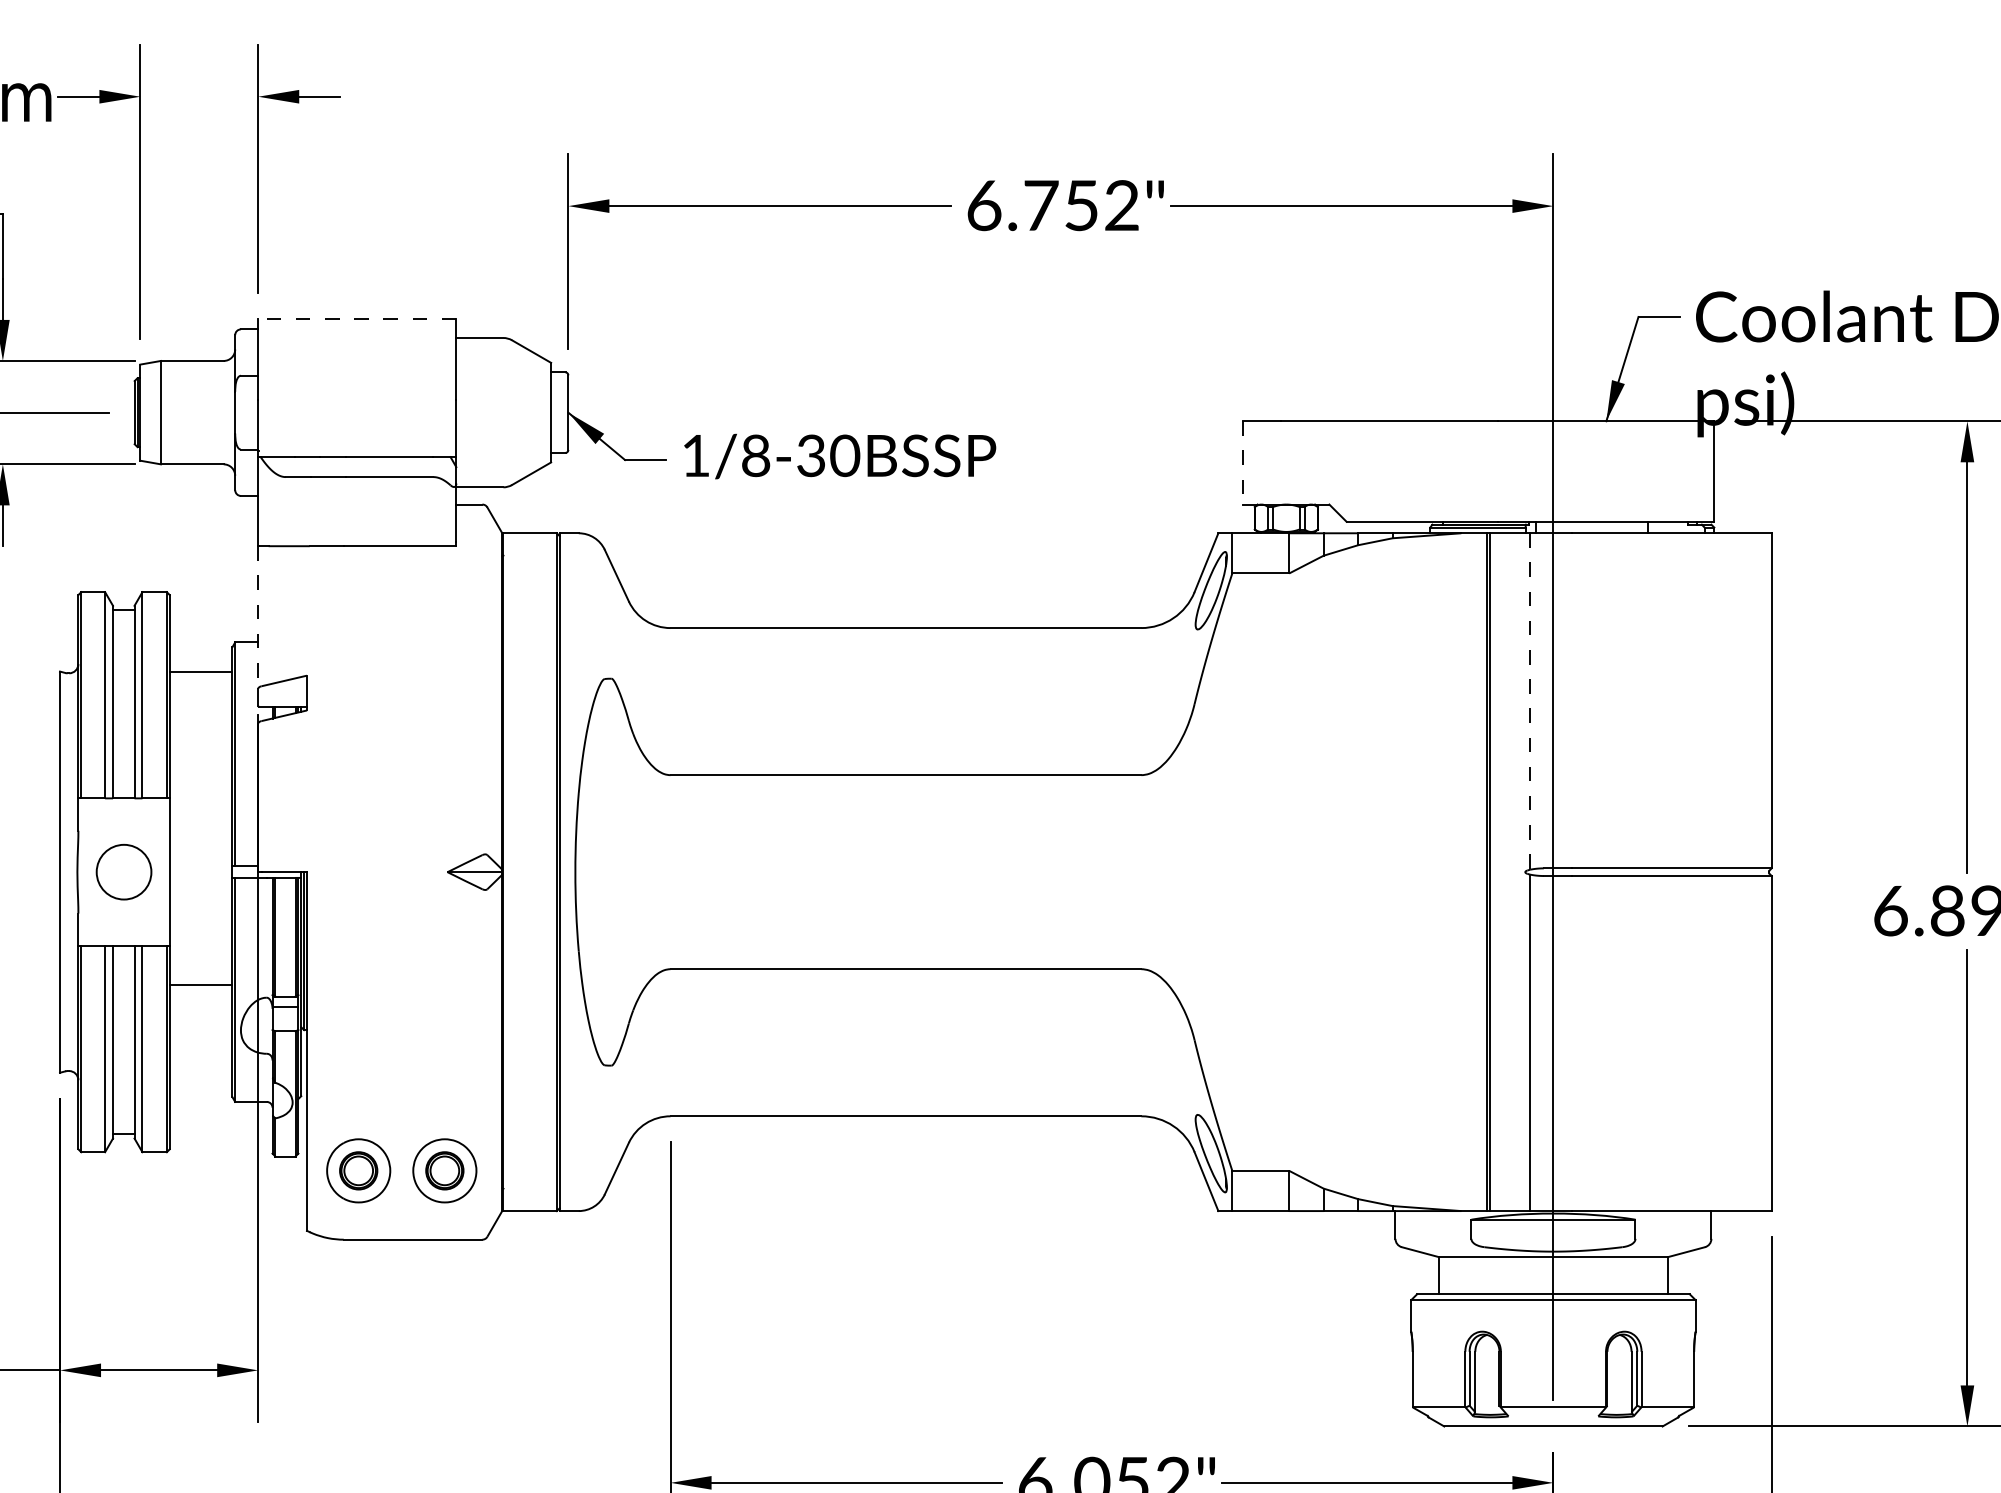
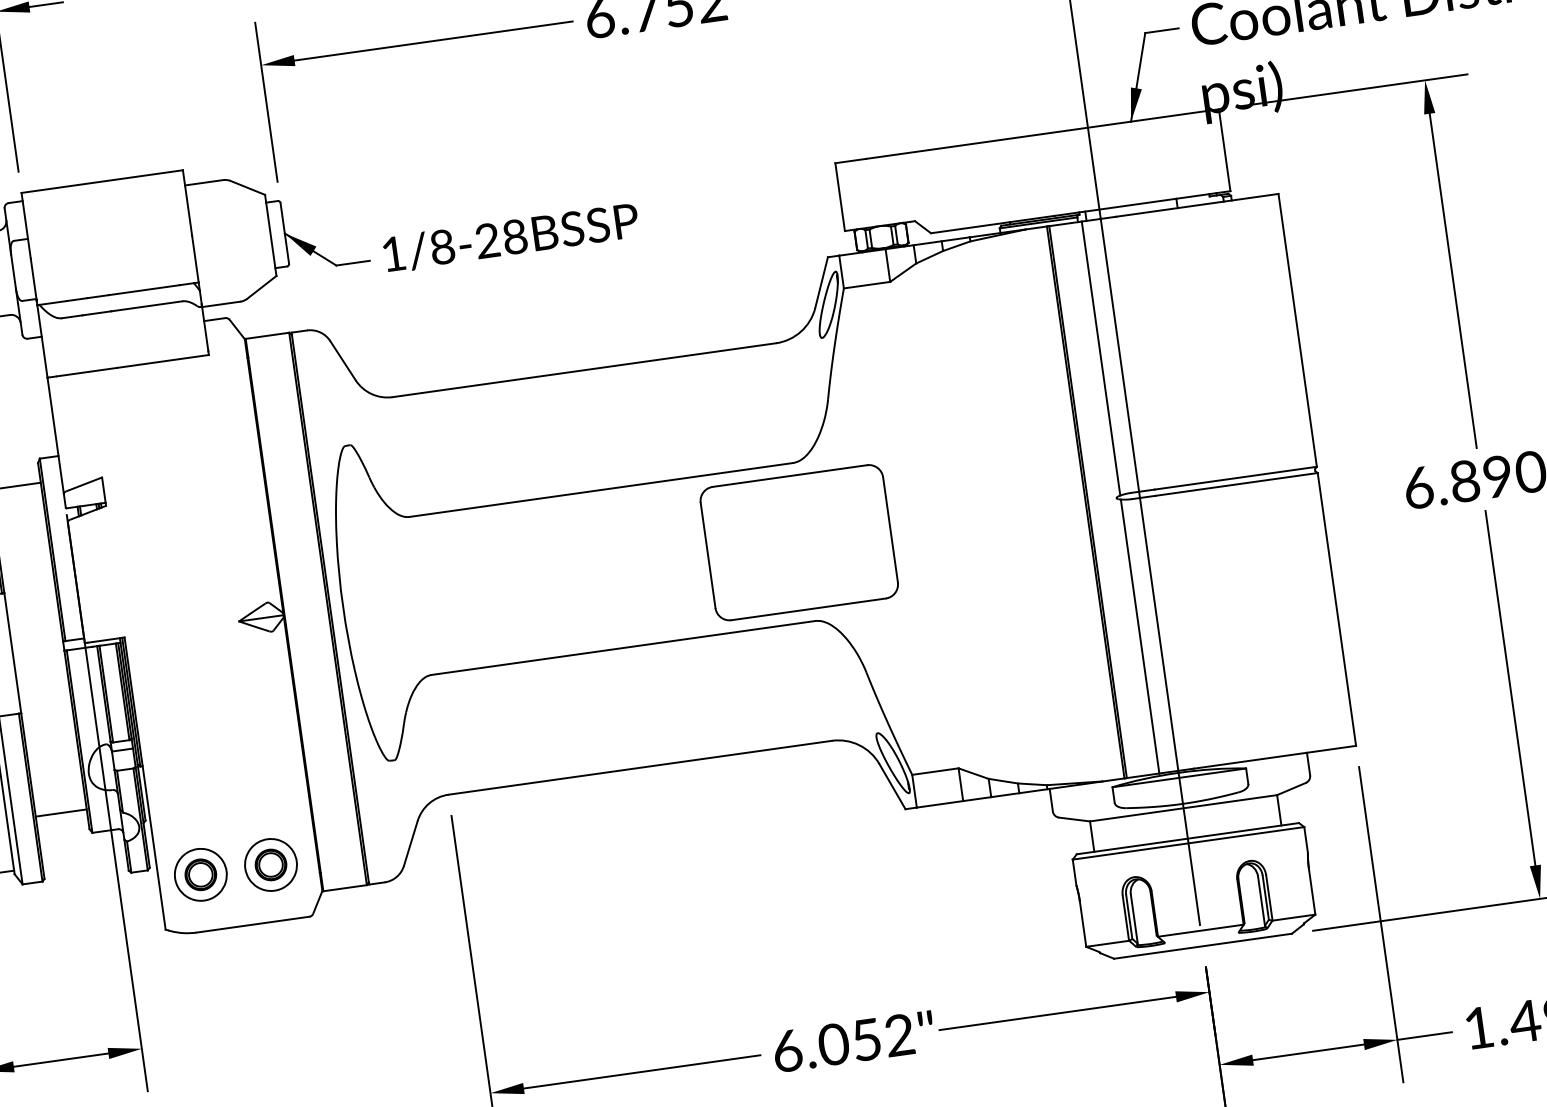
line: (356, 319) -> (101, 181), dashed -> solid
text: (828, 456) -> (501, 239), 1/8-30 -> 1/8-28
line: (1243, 462) -> (840, 196), dashed -> solid
line: (258, 618) -> (56, 436), dashed -> solid
line: (1530, 702) -> (1101, 359), dashed -> solid
part: (1135, 871) -> (799, 542), added
line: (200, 984) -> (60, 812), moved

